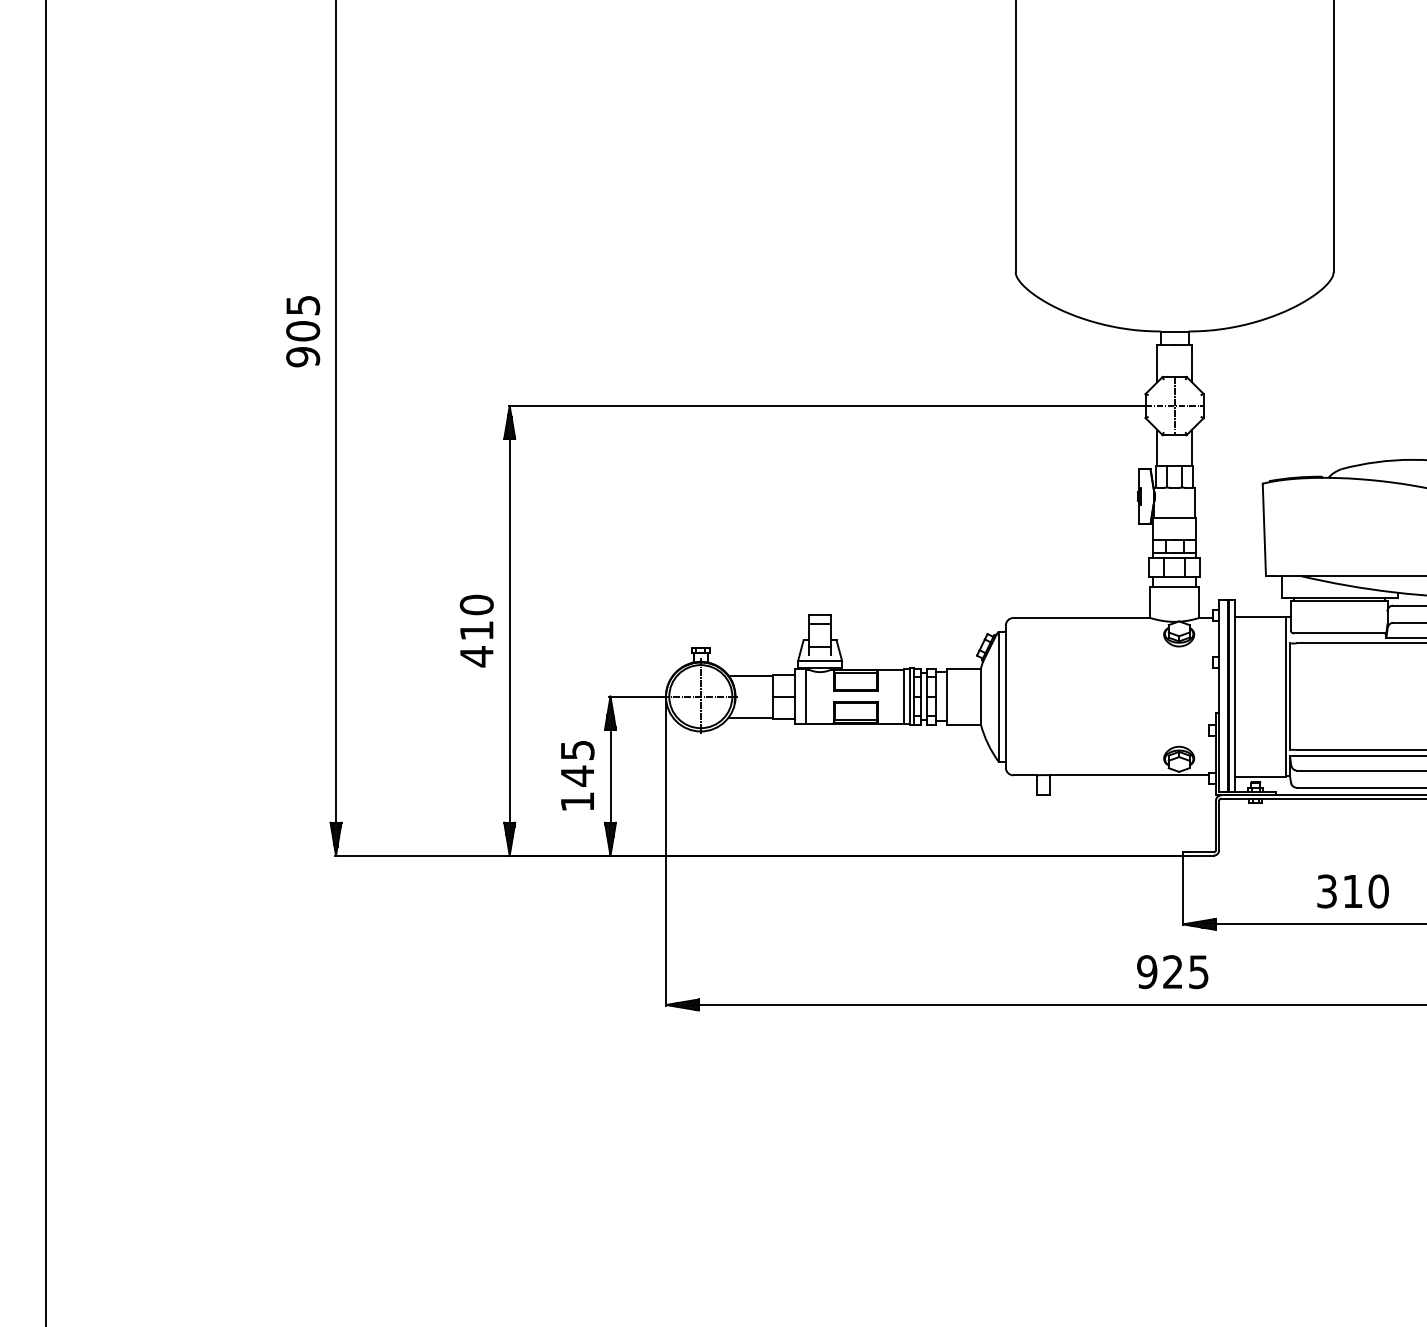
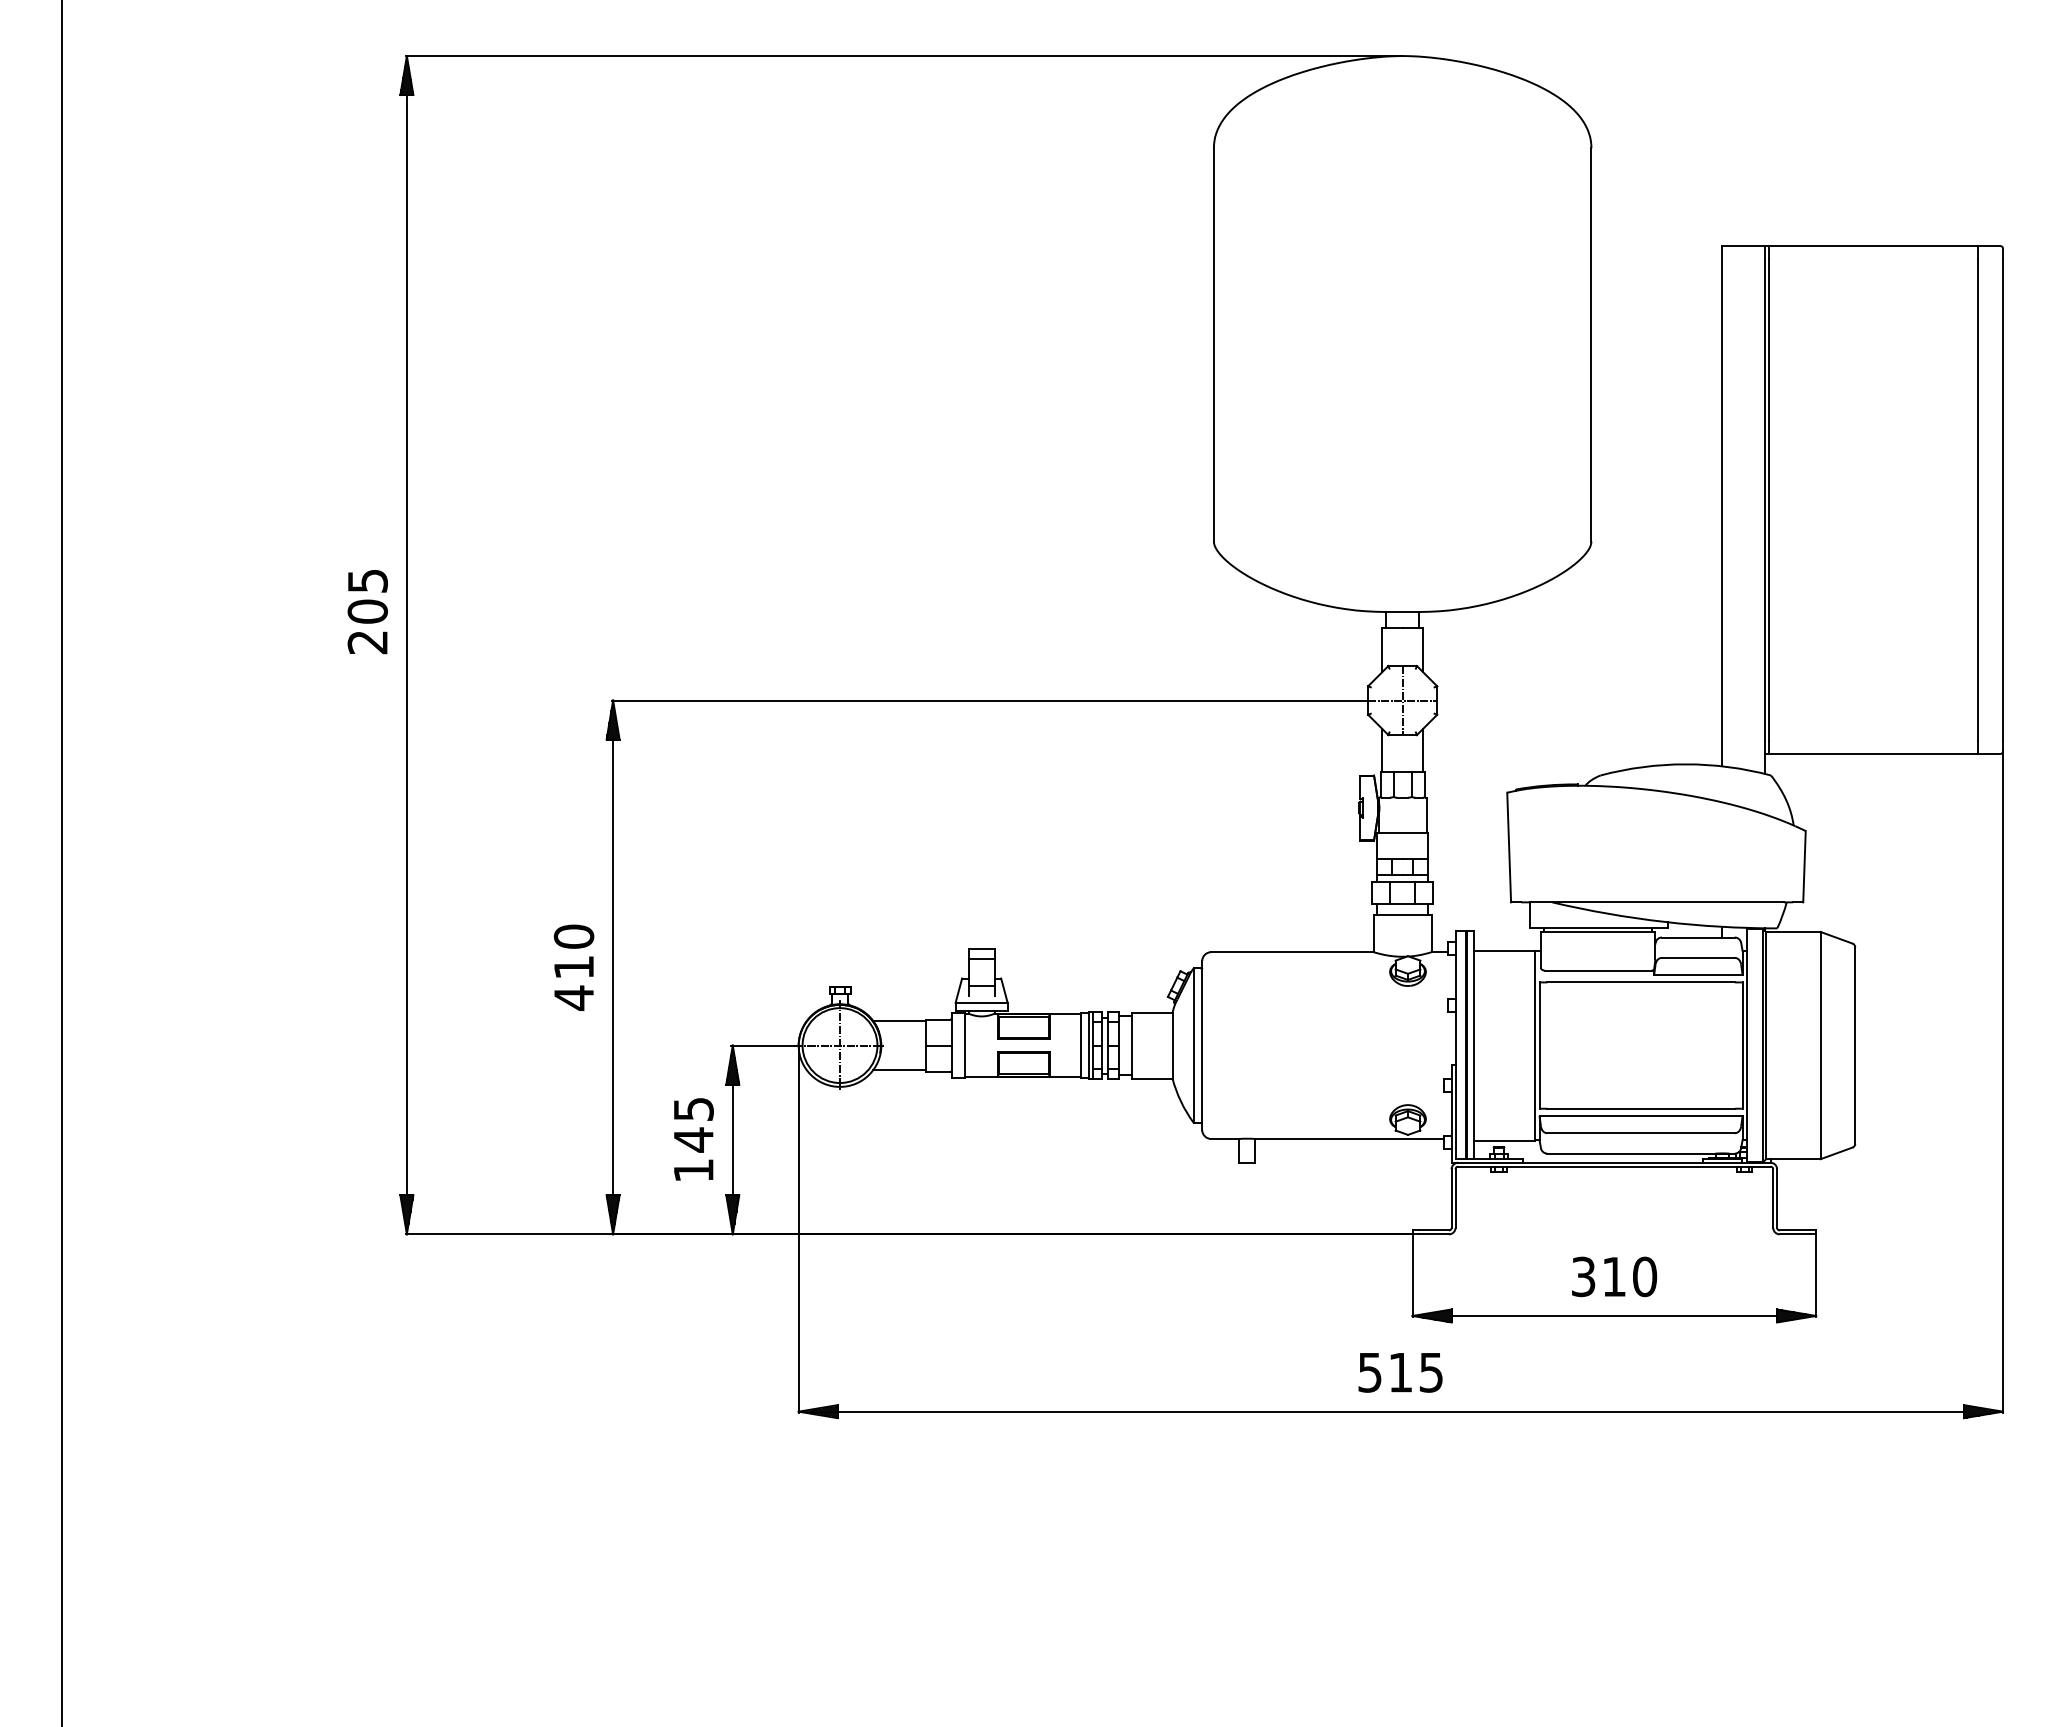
text: (302, 357) -> (367, 642), 905 -> 205
text: (1159, 971) -> (1384, 1372), 925 -> 515

